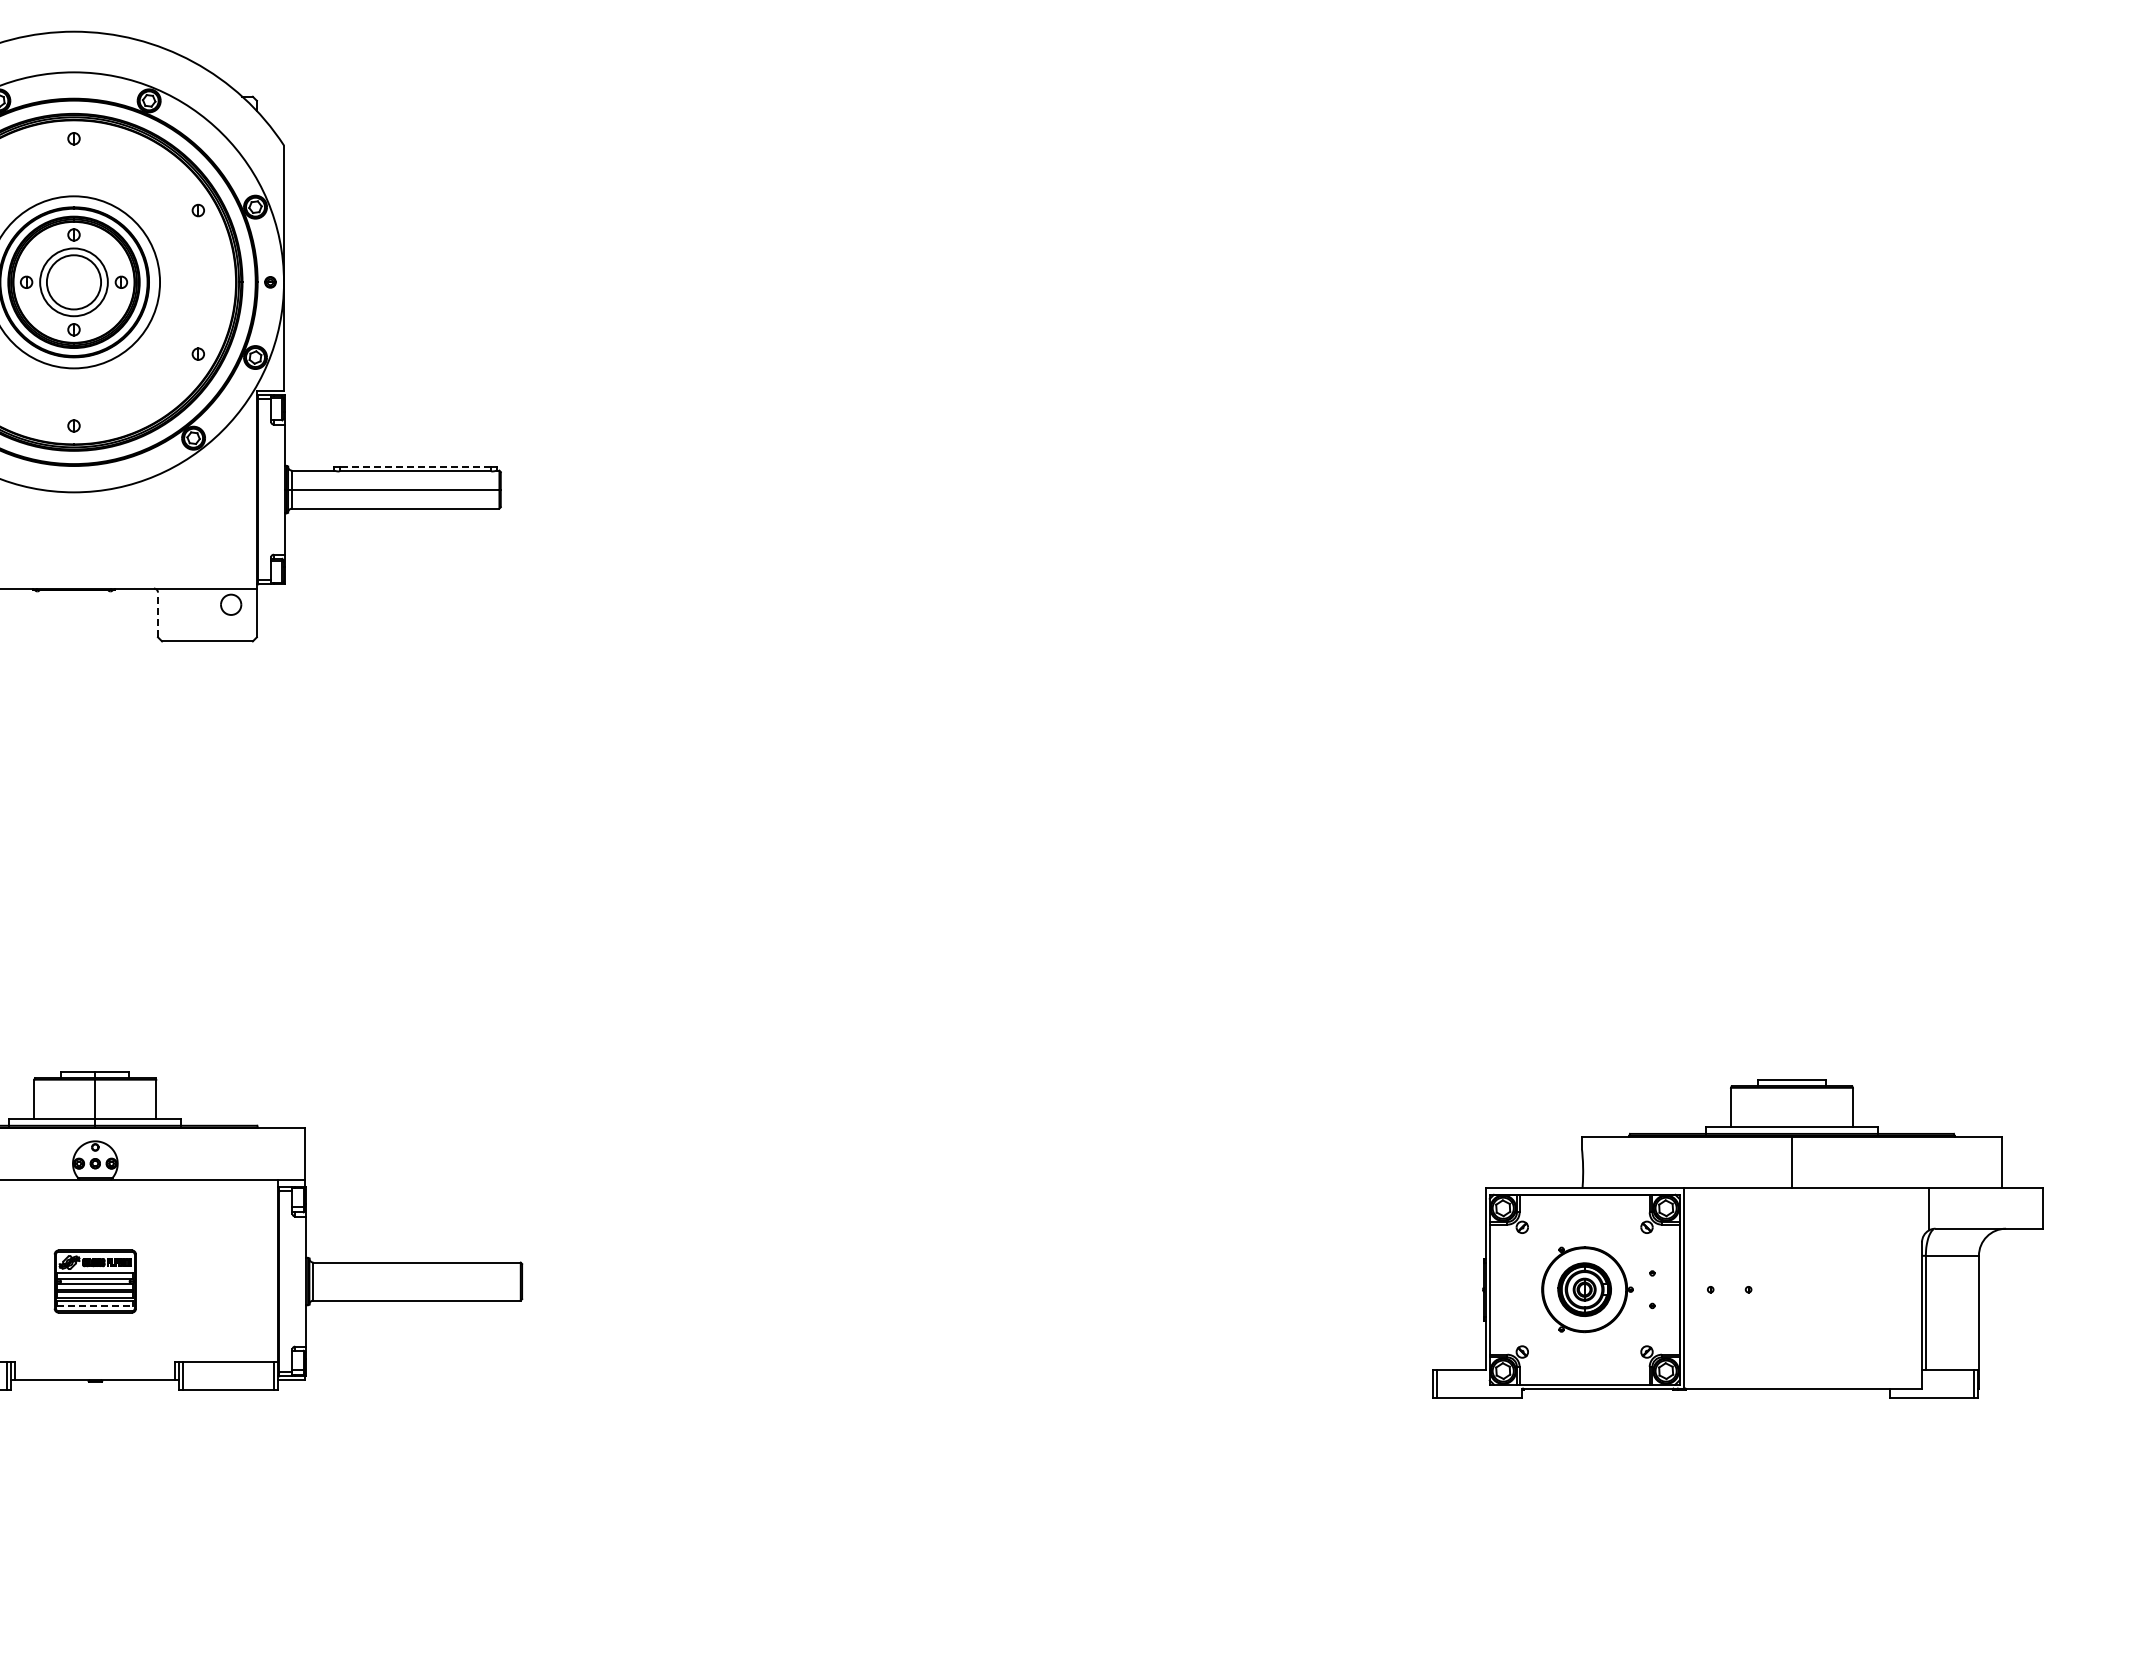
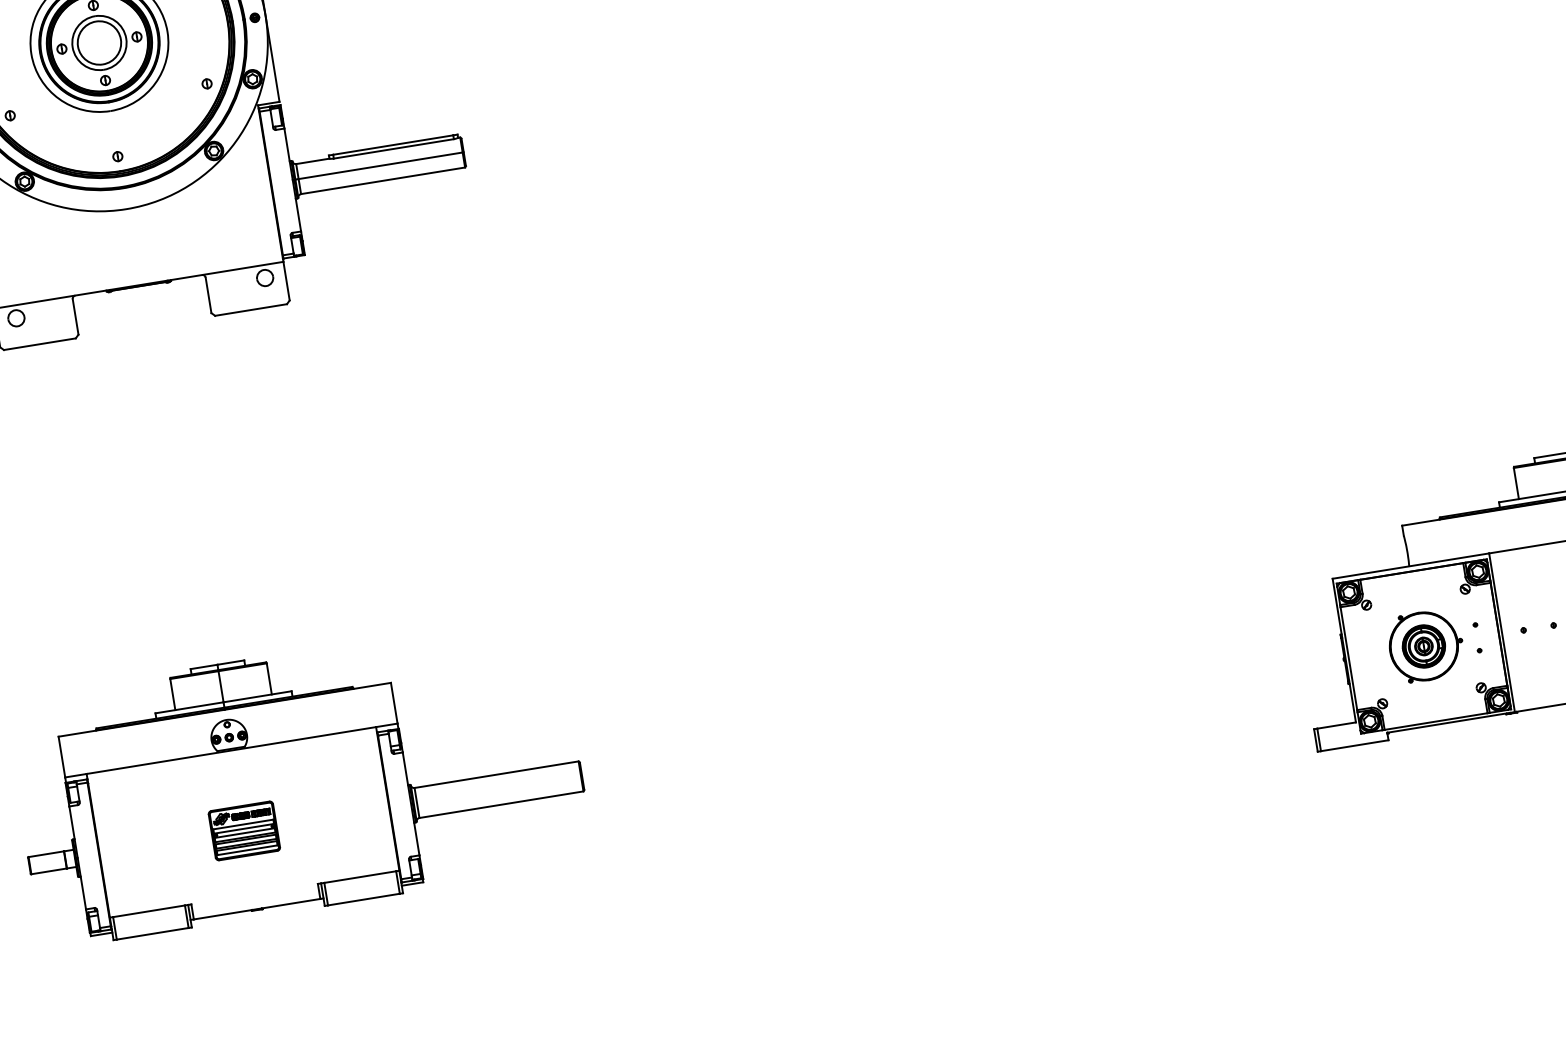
line: (415, 466) -> (393, 144), dashed -> solid
line: (158, 614) -> (208, 295), dashed -> solid
line: (95, 1305) -> (247, 849), dashed -> solid

